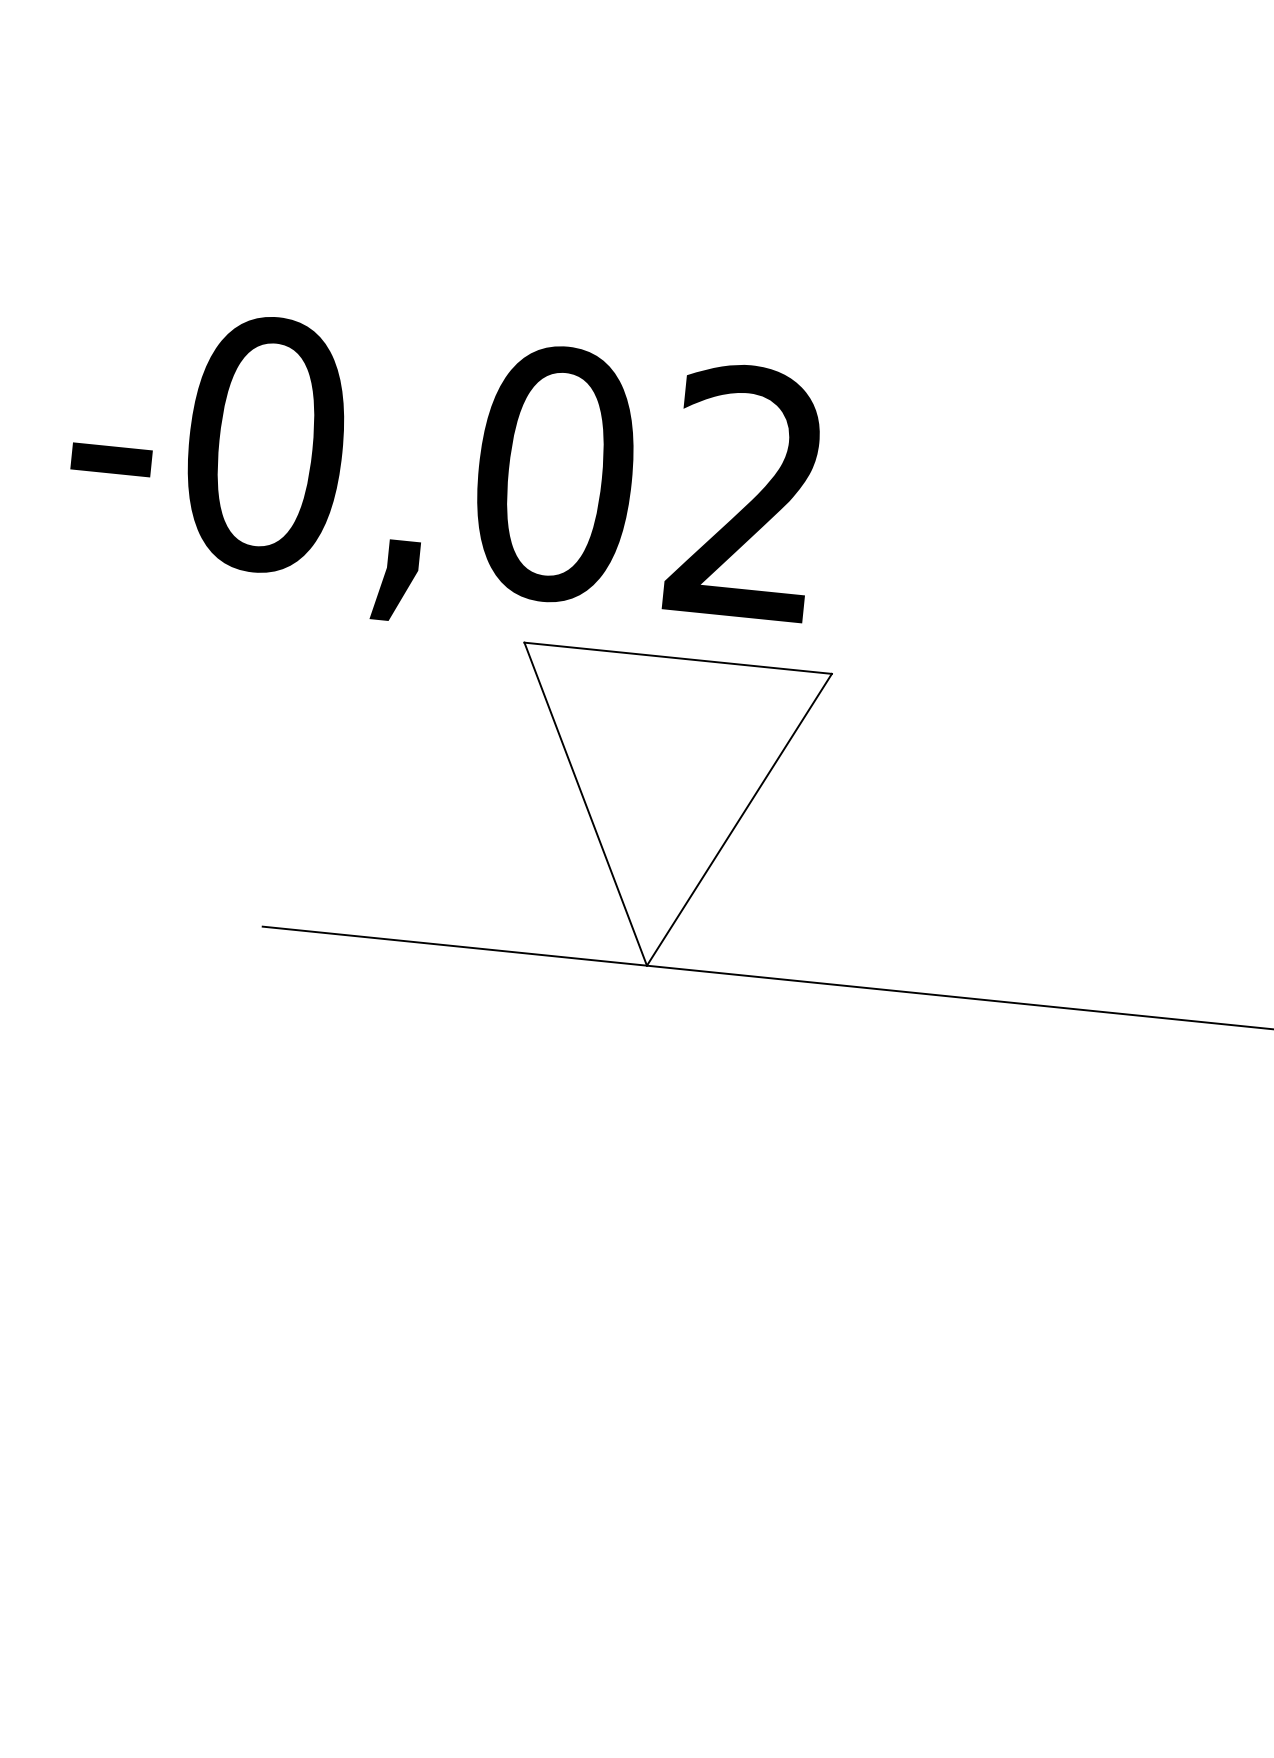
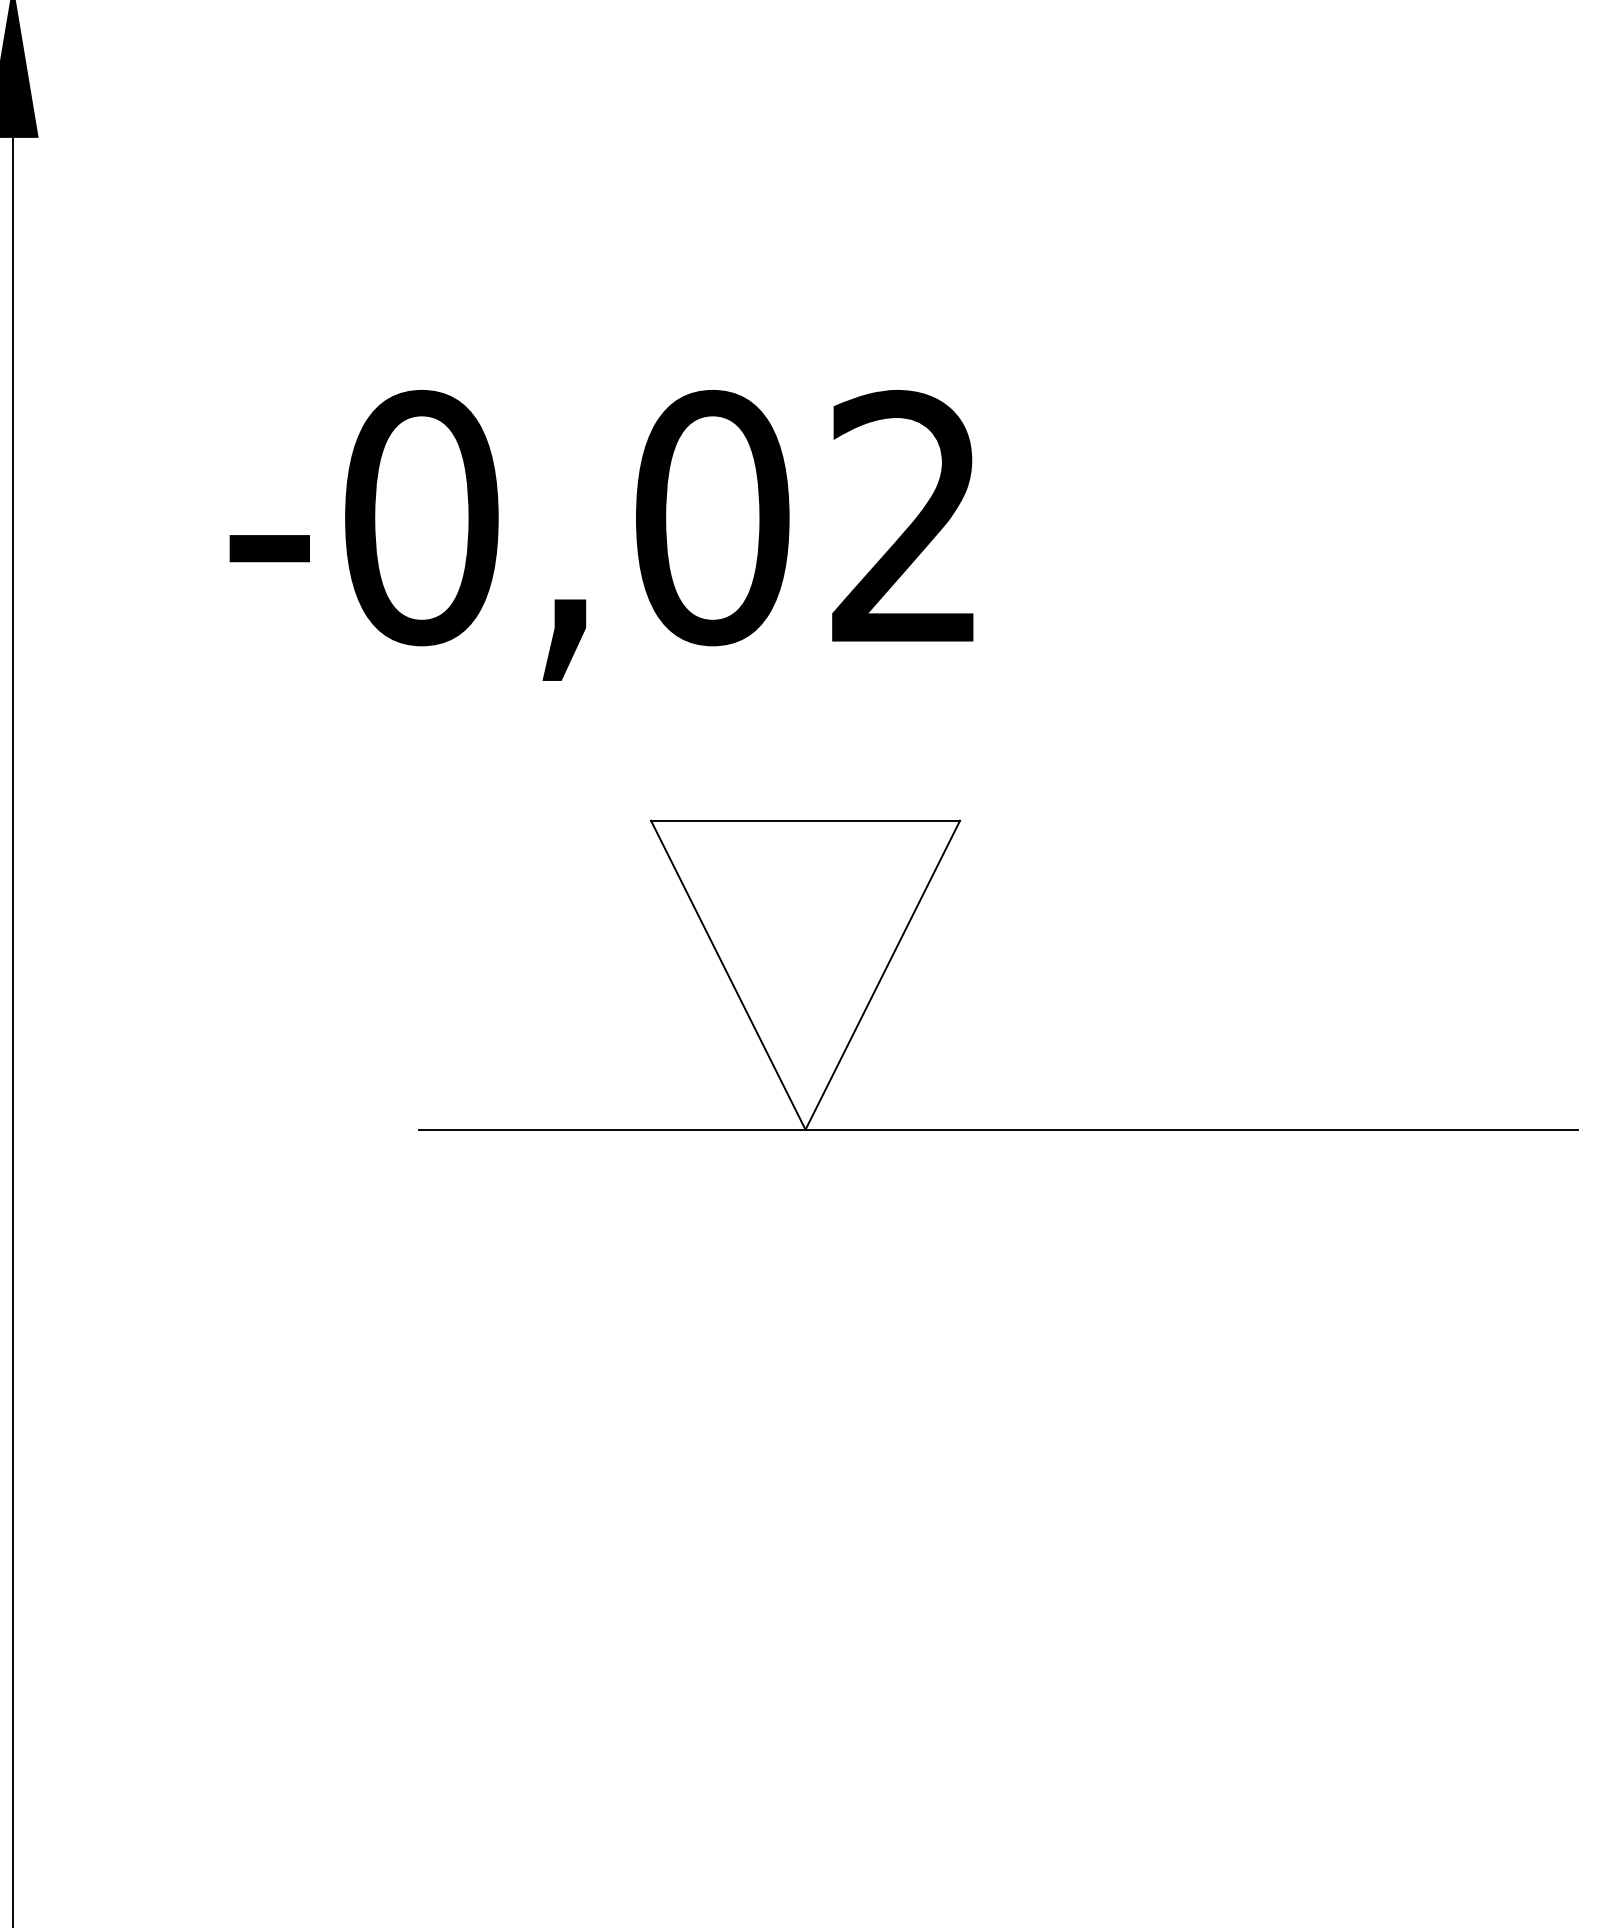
text: (442, 480) -> (601, 535), moved

